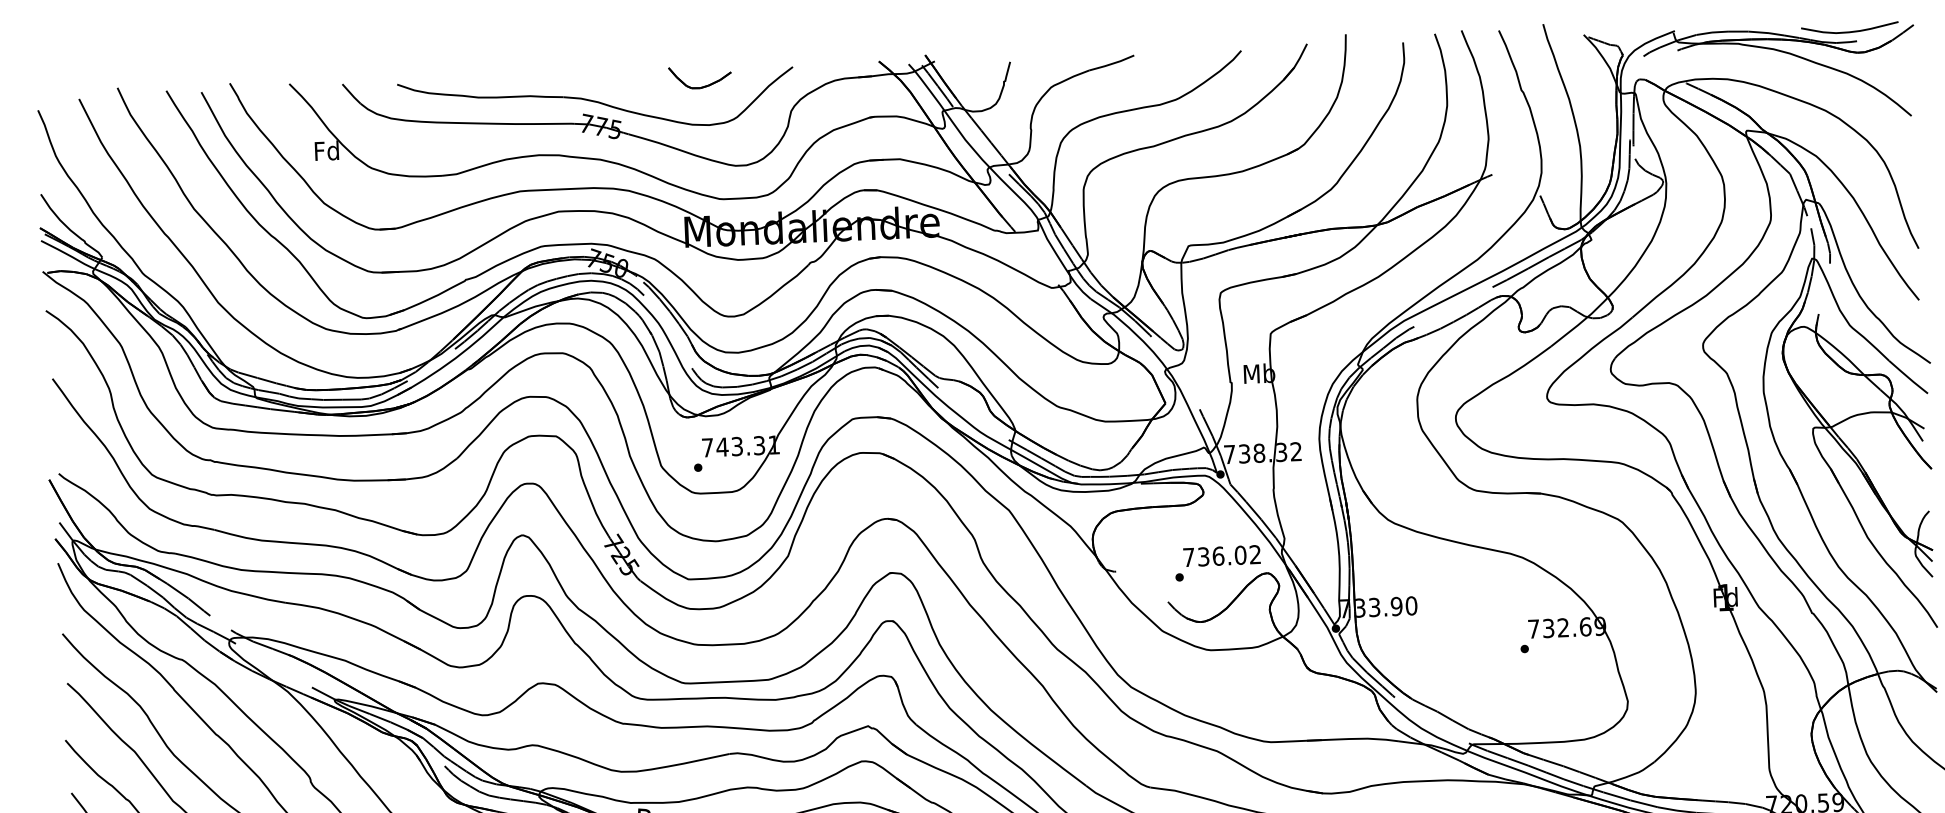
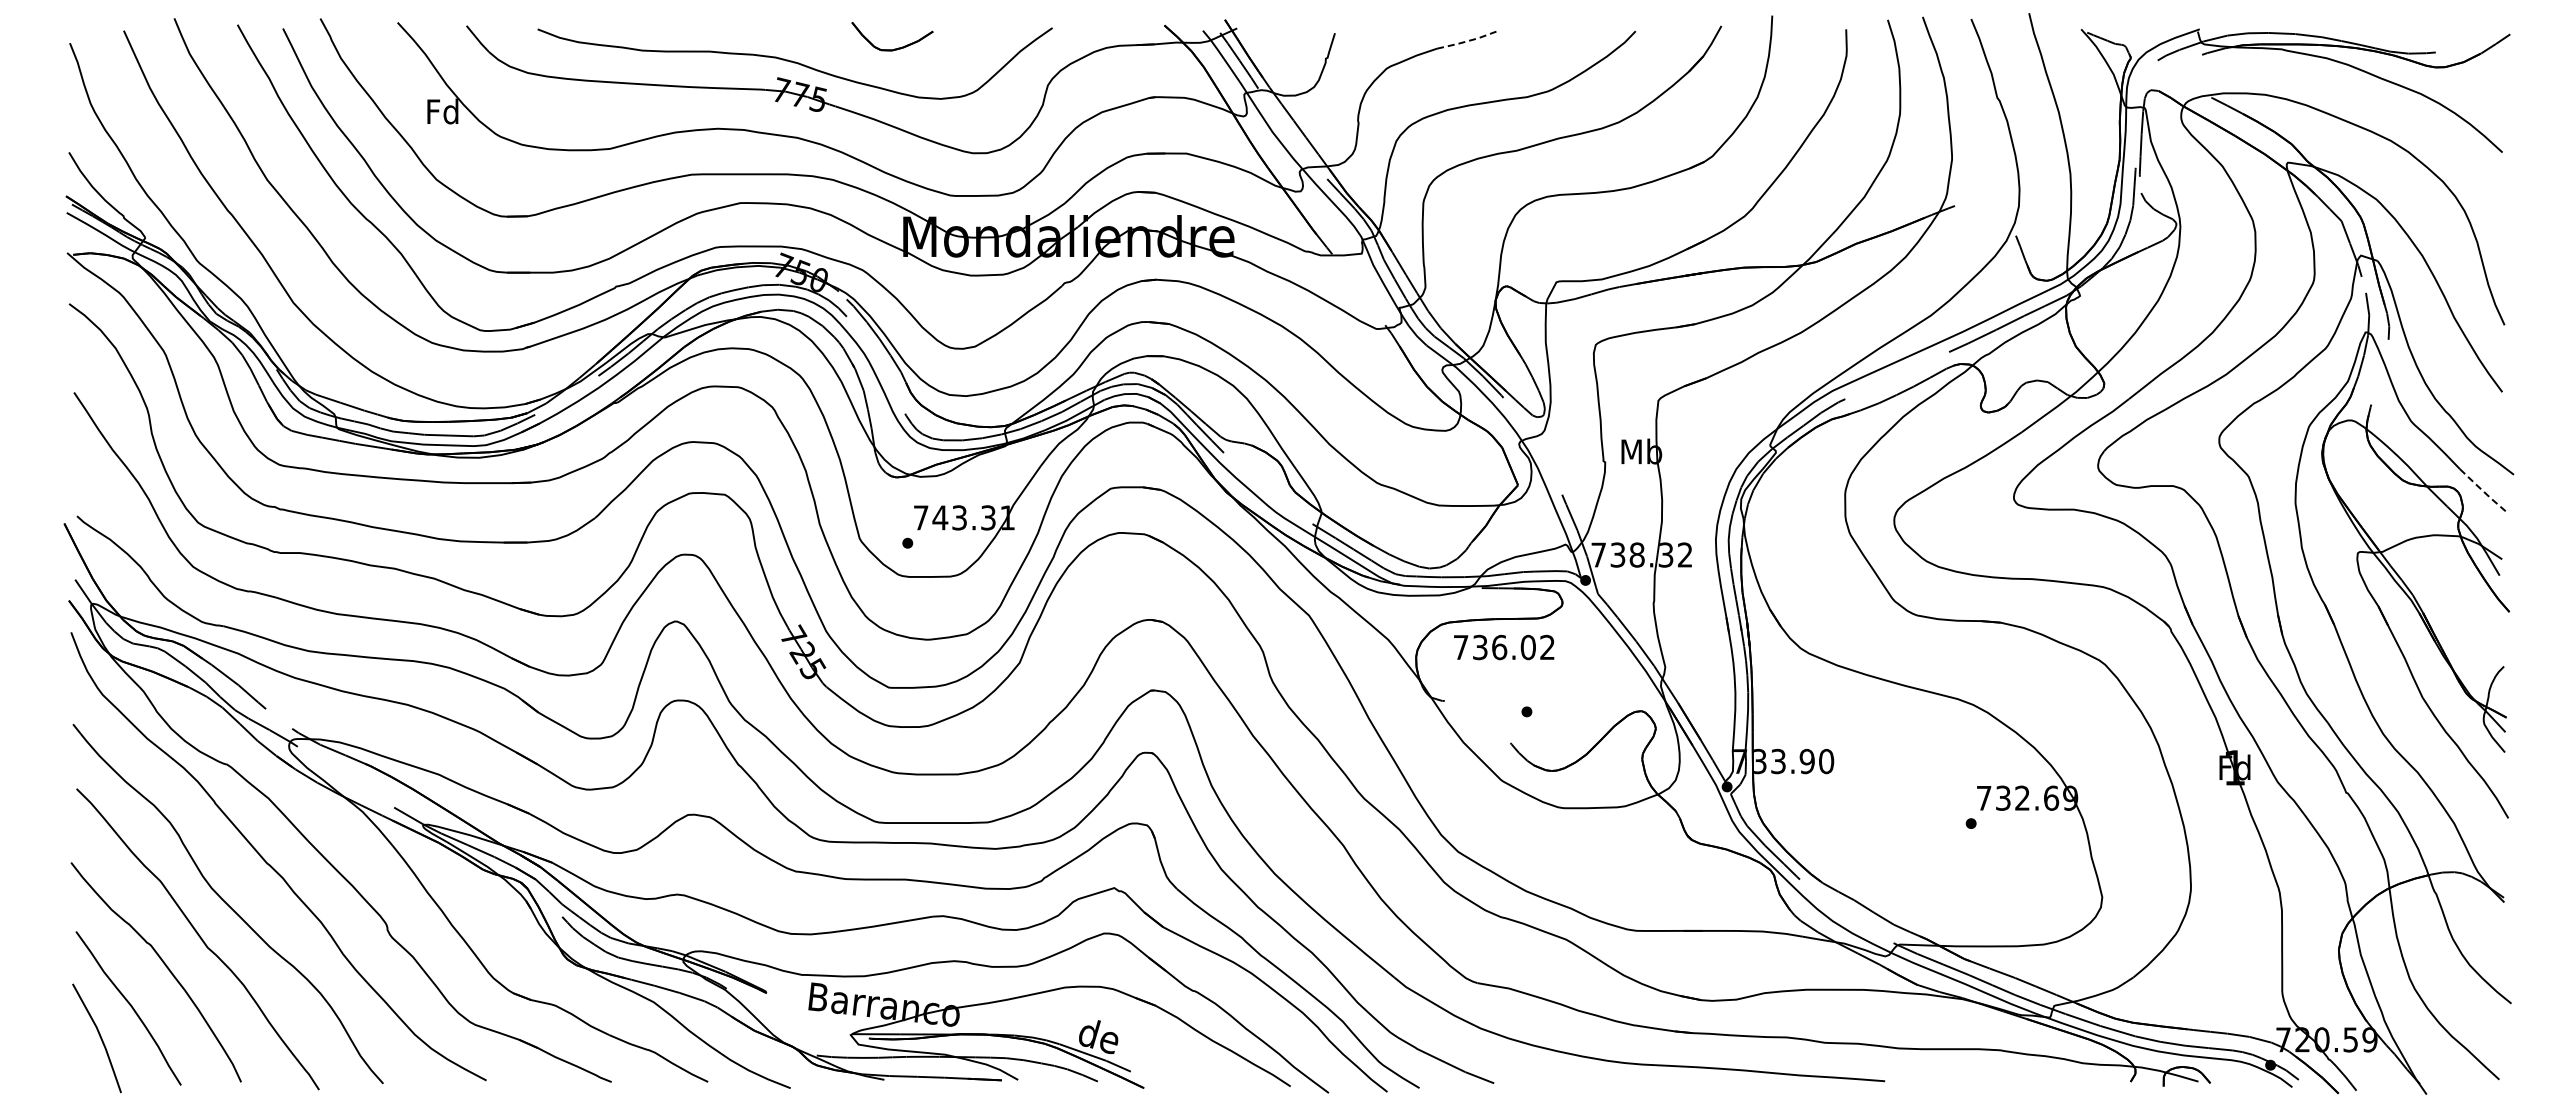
curve: (1849, 31) -> (2426, 39), removed
line: (1112, 64) -> (1467, 41), solid -> dashed
part: (702, 86) -> (894, 48), moved
line: (1908, 377) -> (2484, 491), solid -> dashed
text: (1222, 556) -> (1504, 647), moved

